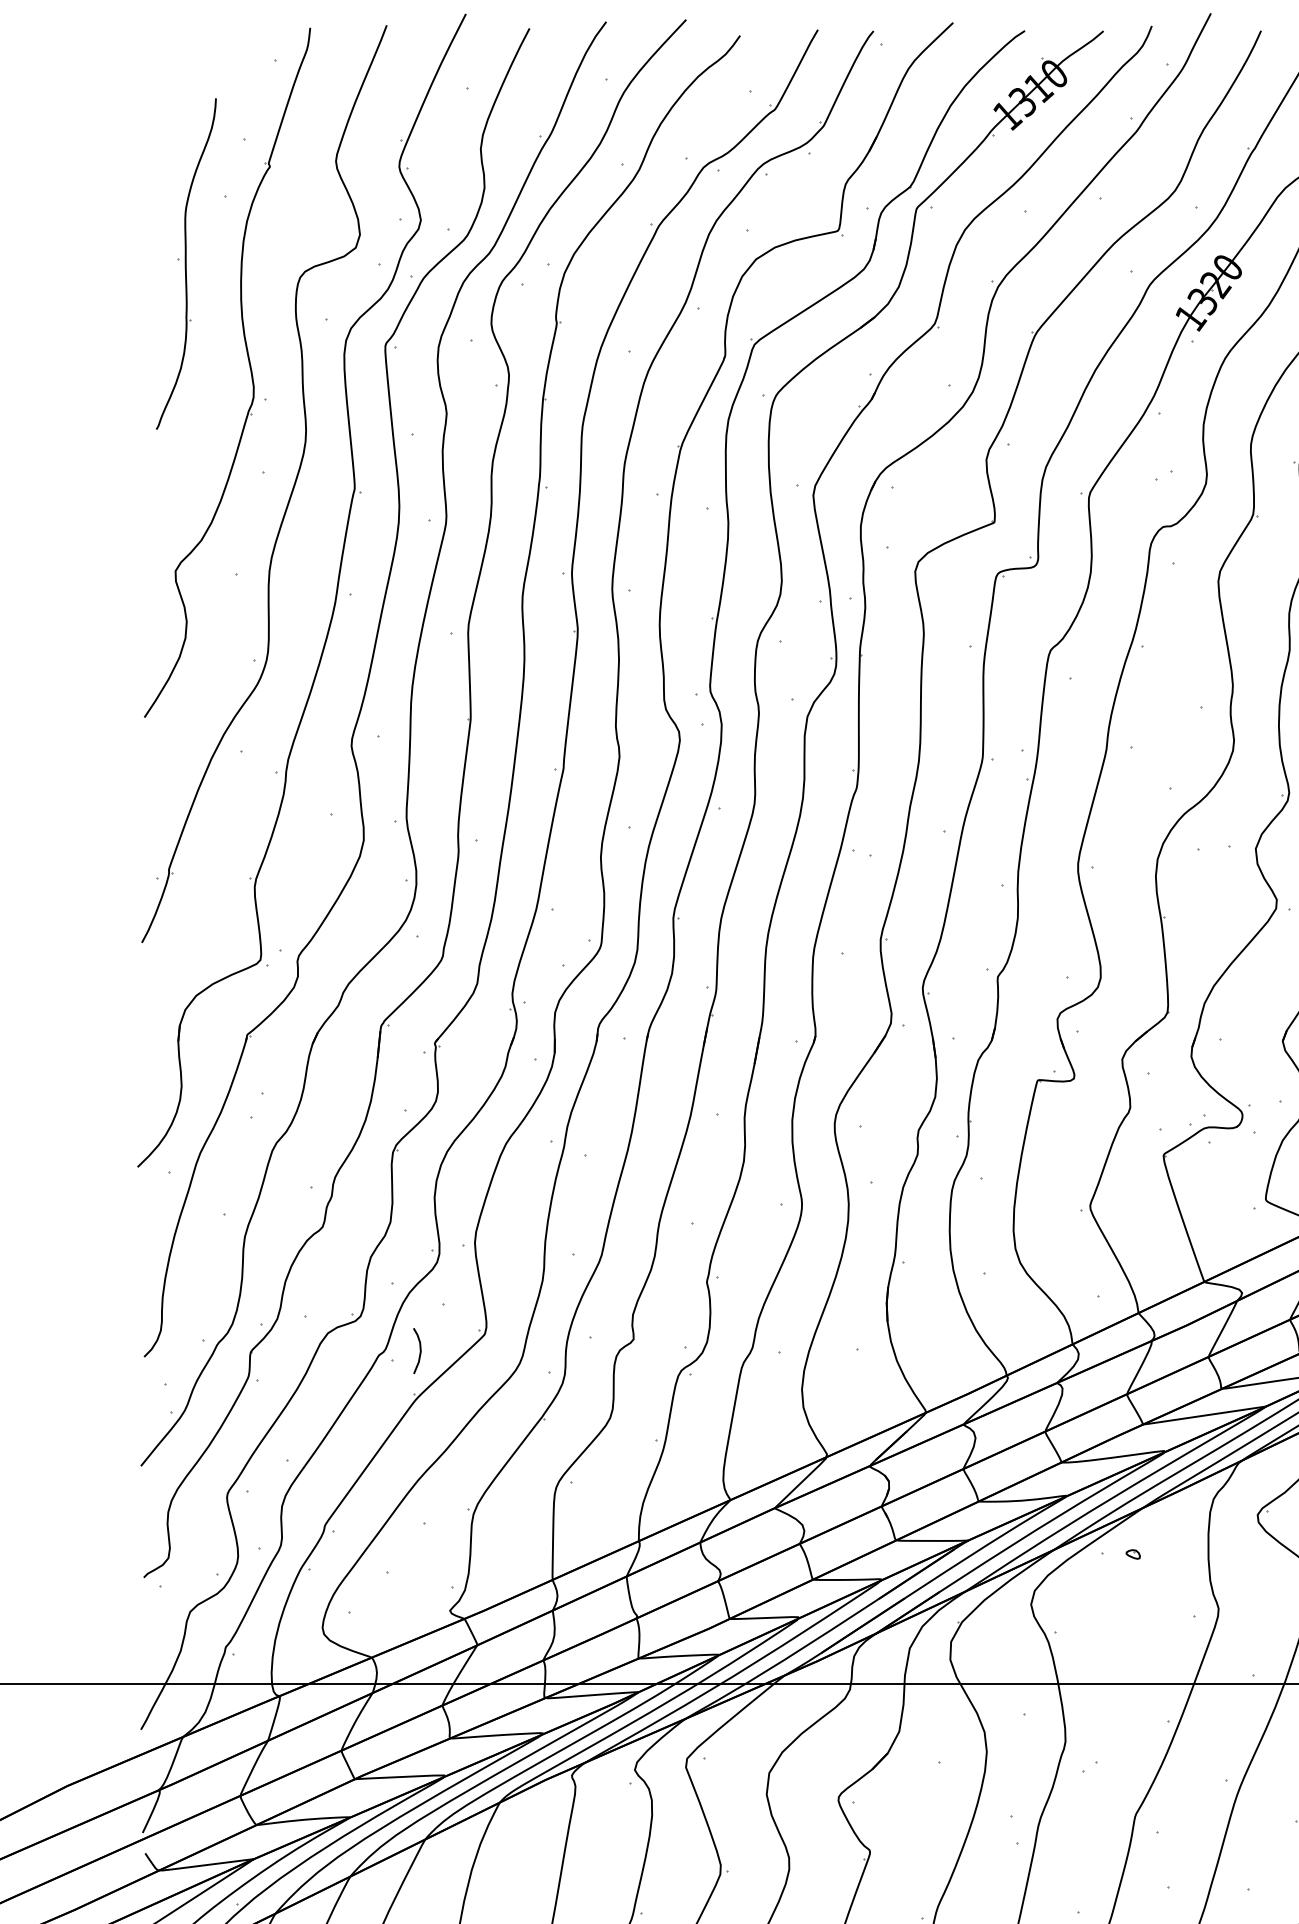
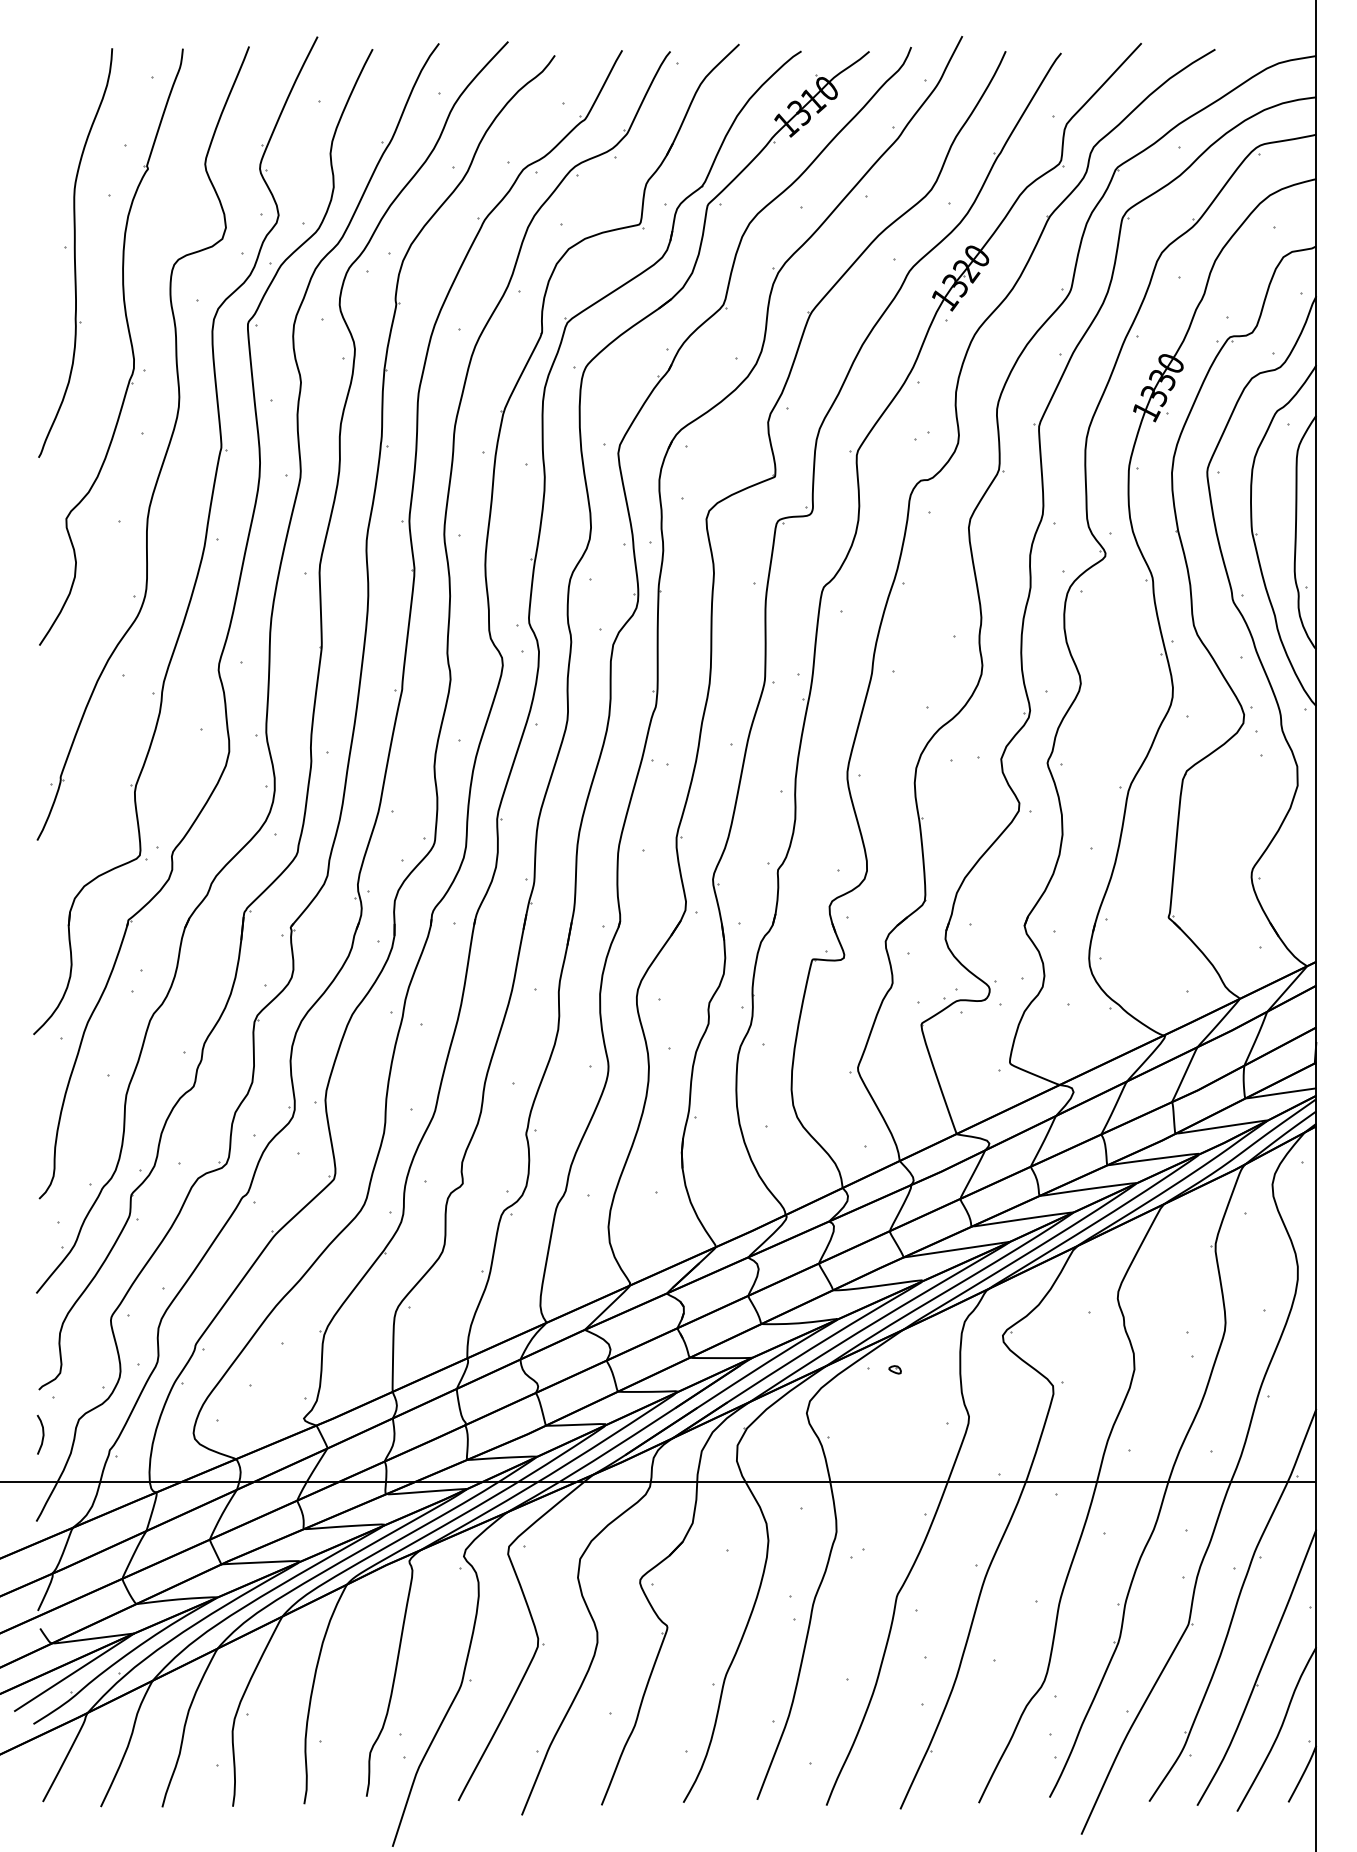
part: (186, 263) -> (75, 252), size x1.43
curve: (419, 1350) -> (42, 1434), moved

